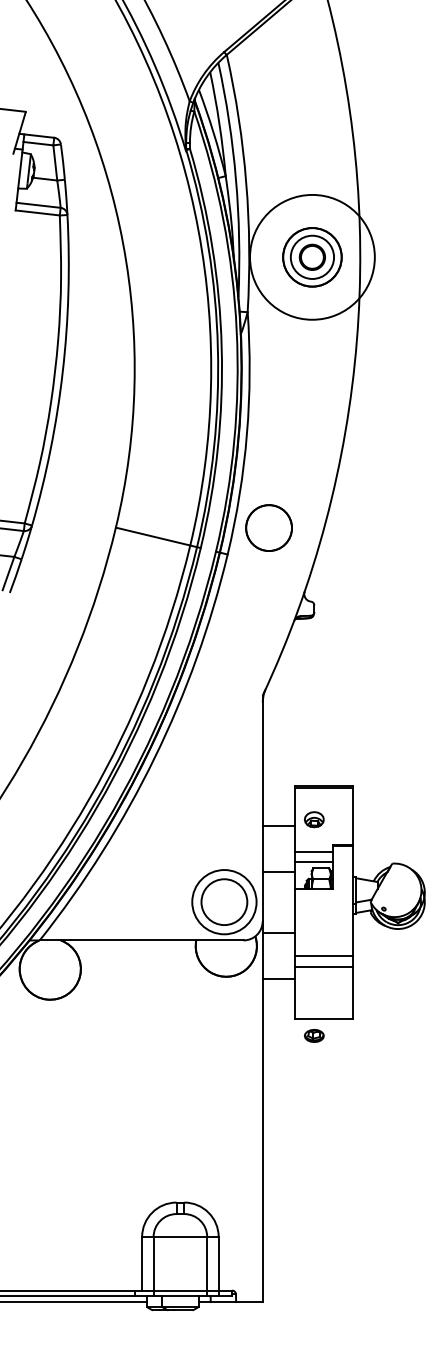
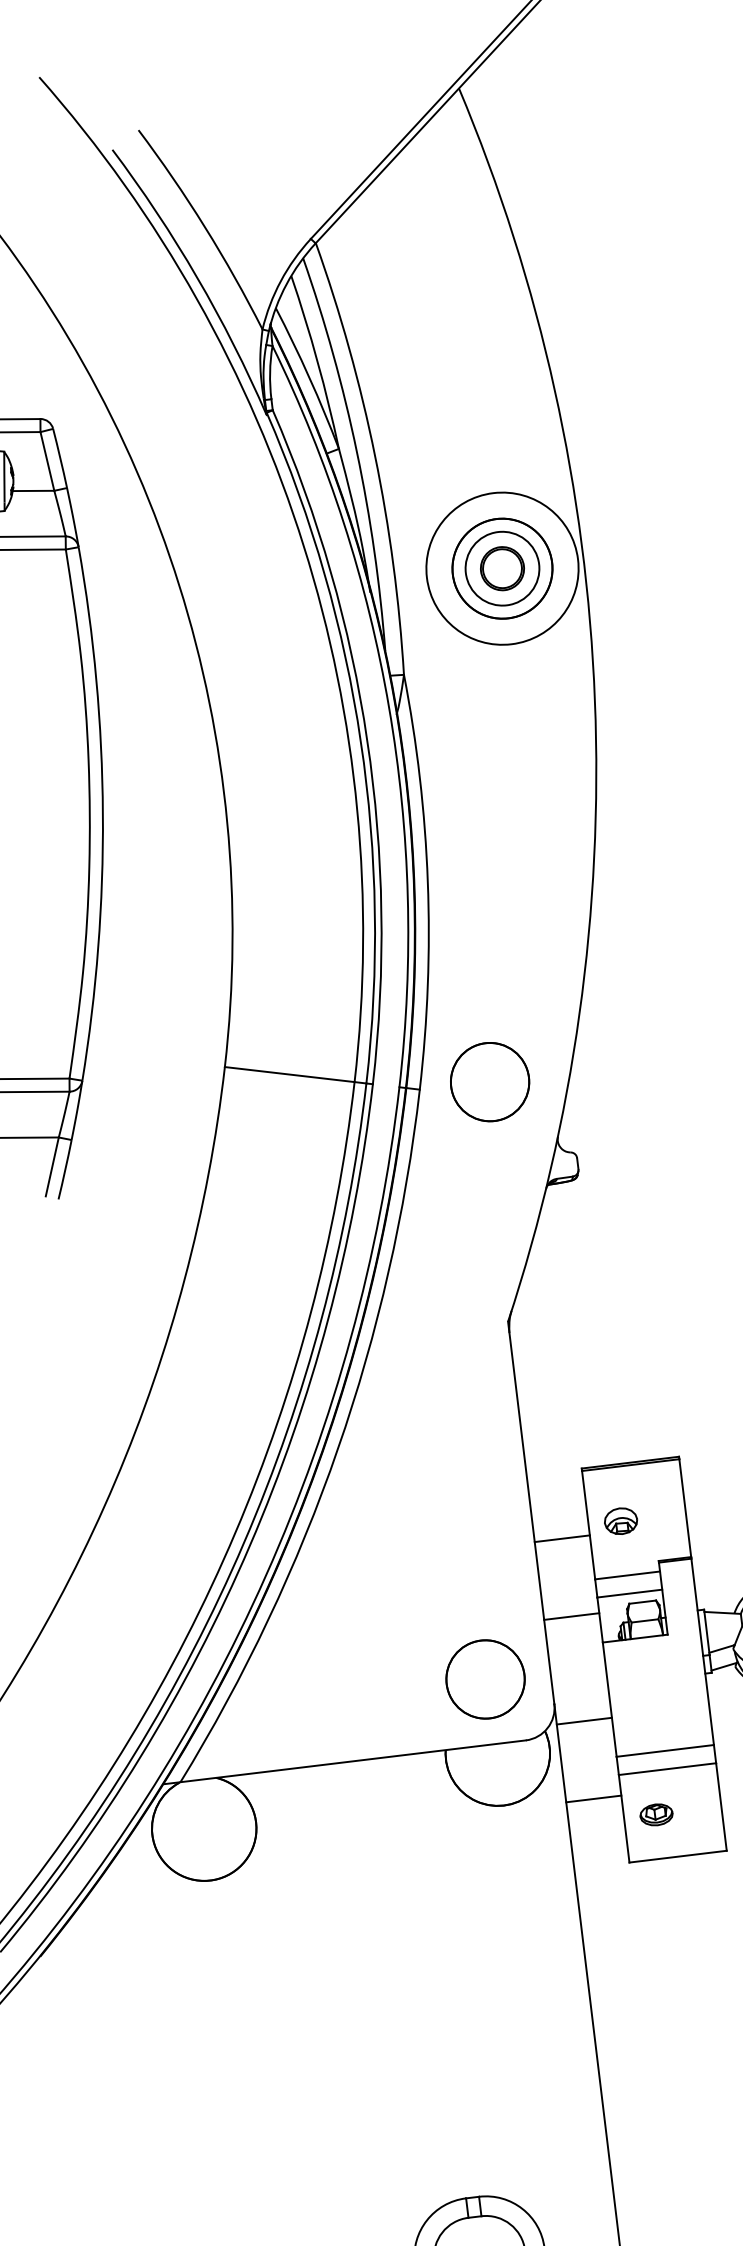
circle: (312, 256) -> (502, 567), size x0.71
circle: (268, 527) -> (488, 1081), moved
circle: (224, 902) -> (485, 1680), size x0.71
part: (314, 1035) -> (656, 1814), moved

